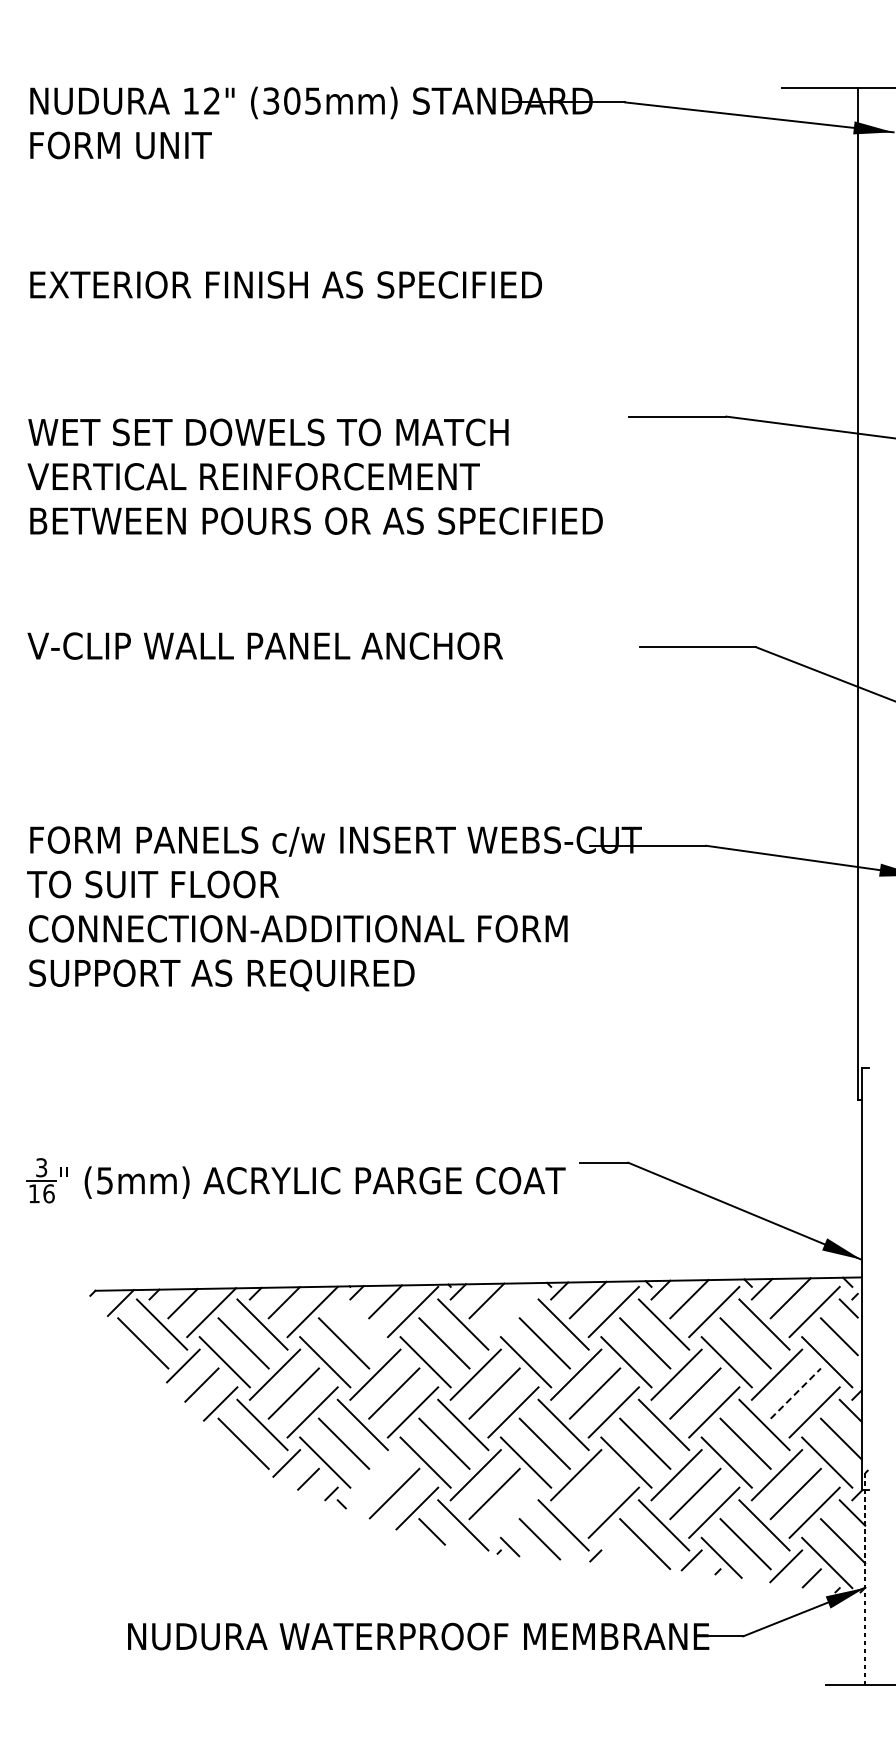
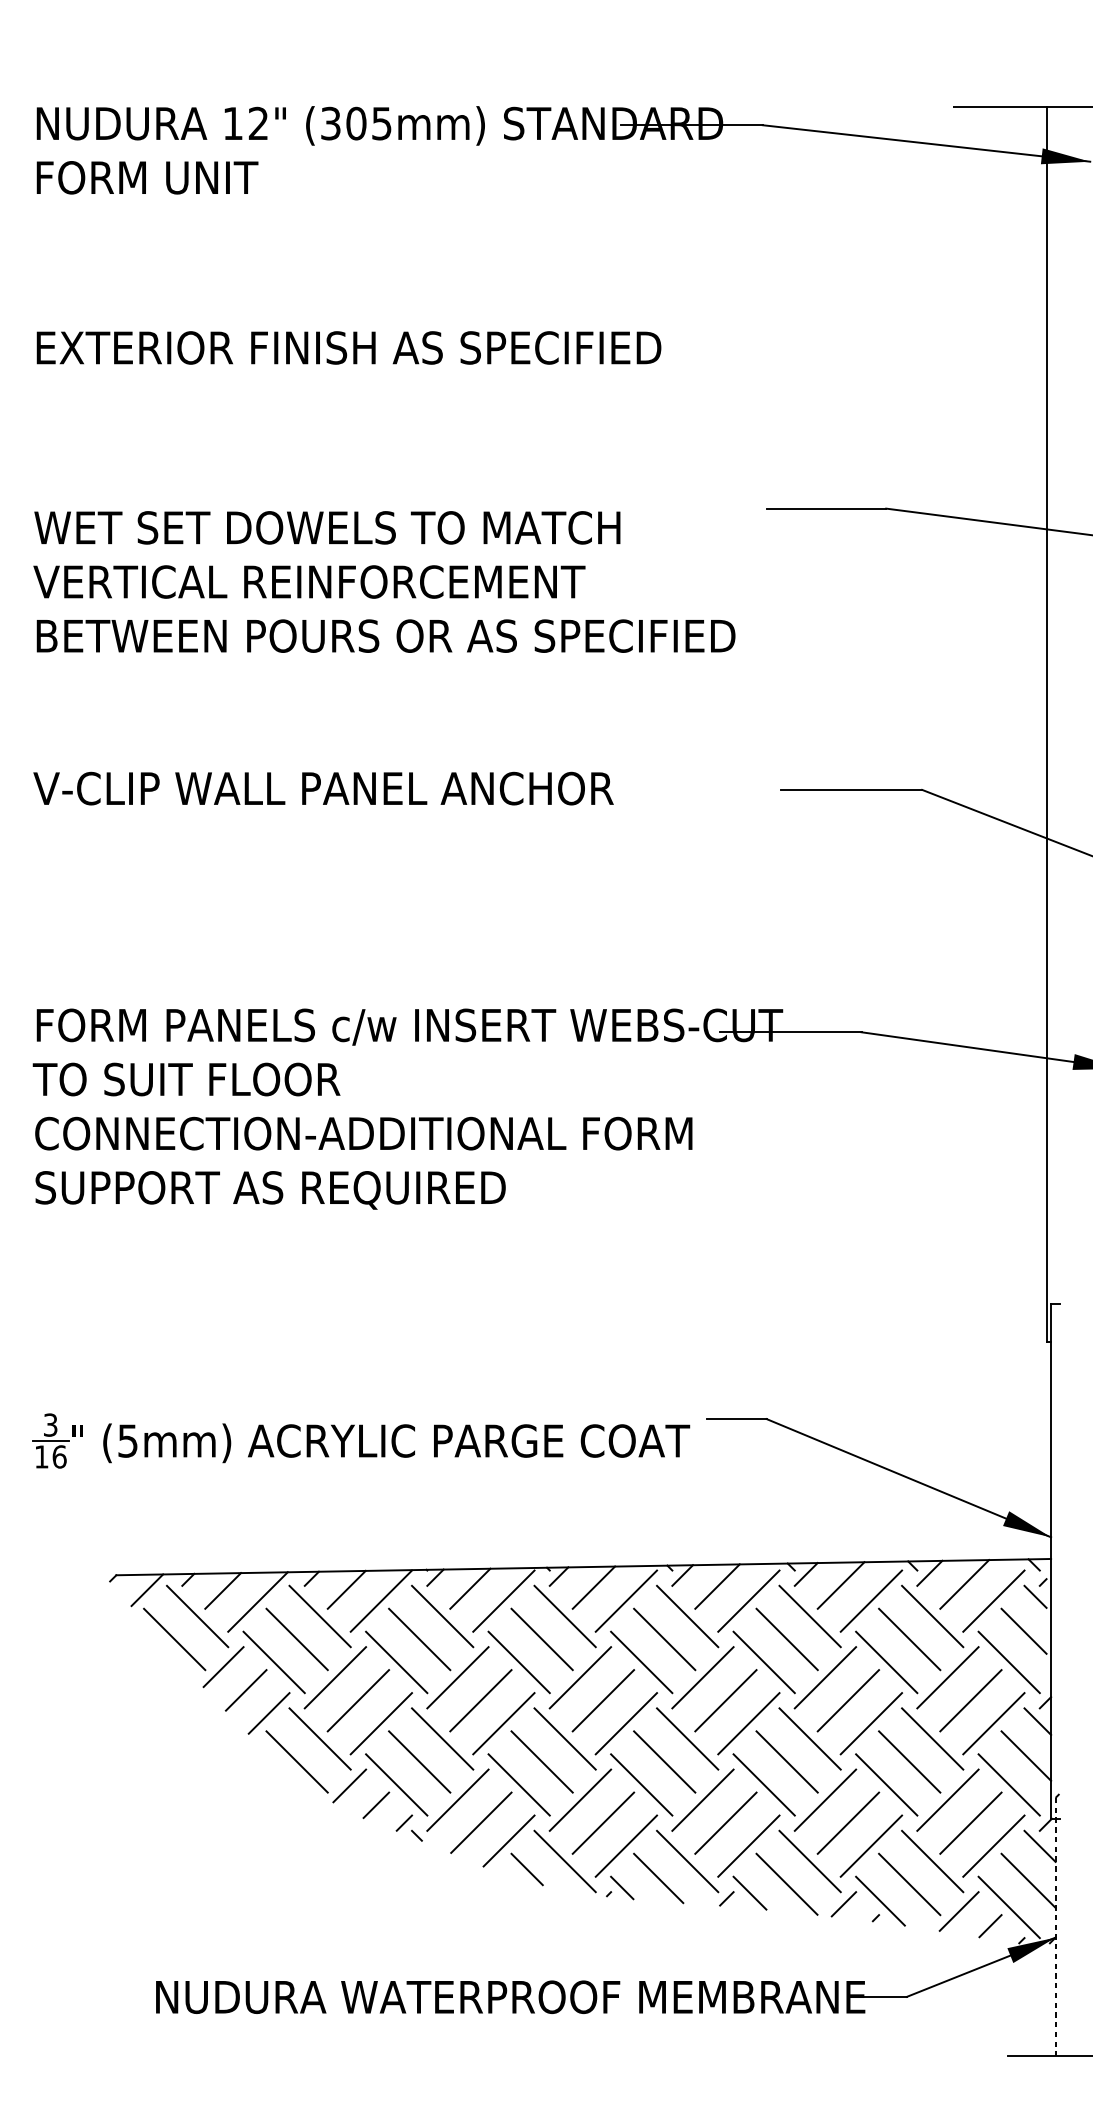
line: (513, 1311) -> (626, 1600), added
line: (362, 1324) -> (442, 1616), added
line: (795, 1393) -> (970, 1700), dashed -> solid
line: (375, 1475) -> (458, 1800), added
line: (594, 1493) -> (725, 1822), added
line: (513, 1512) -> (626, 1845), added
line: (614, 1550) -> (749, 1892), added

